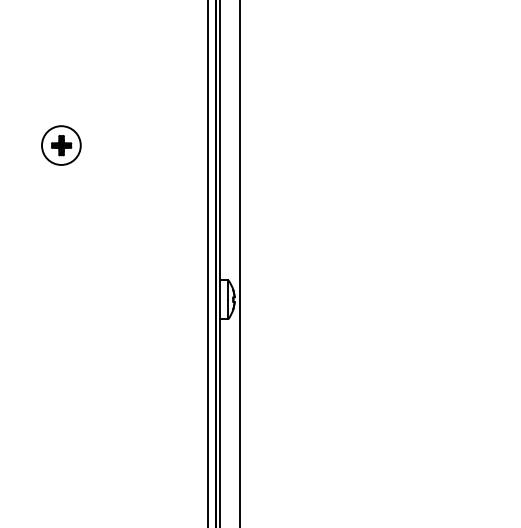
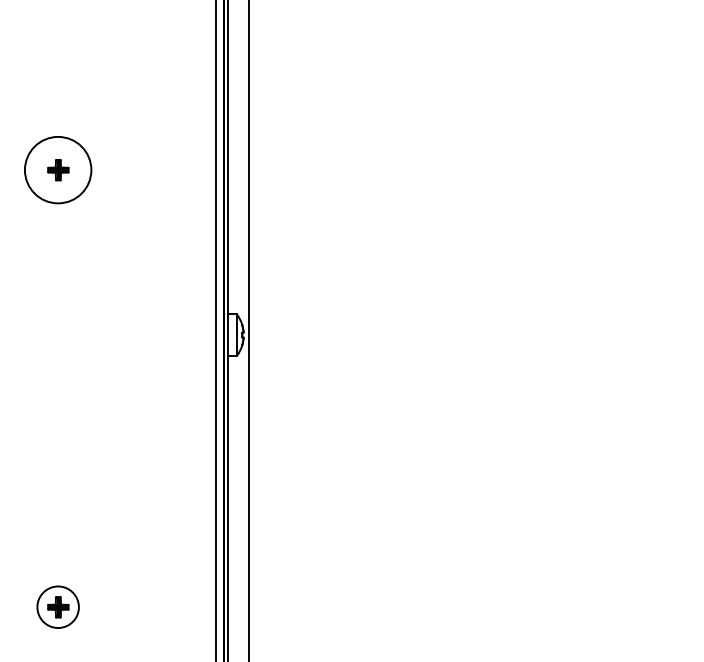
circle: (60, 144) -> (57, 169), size x1.6

